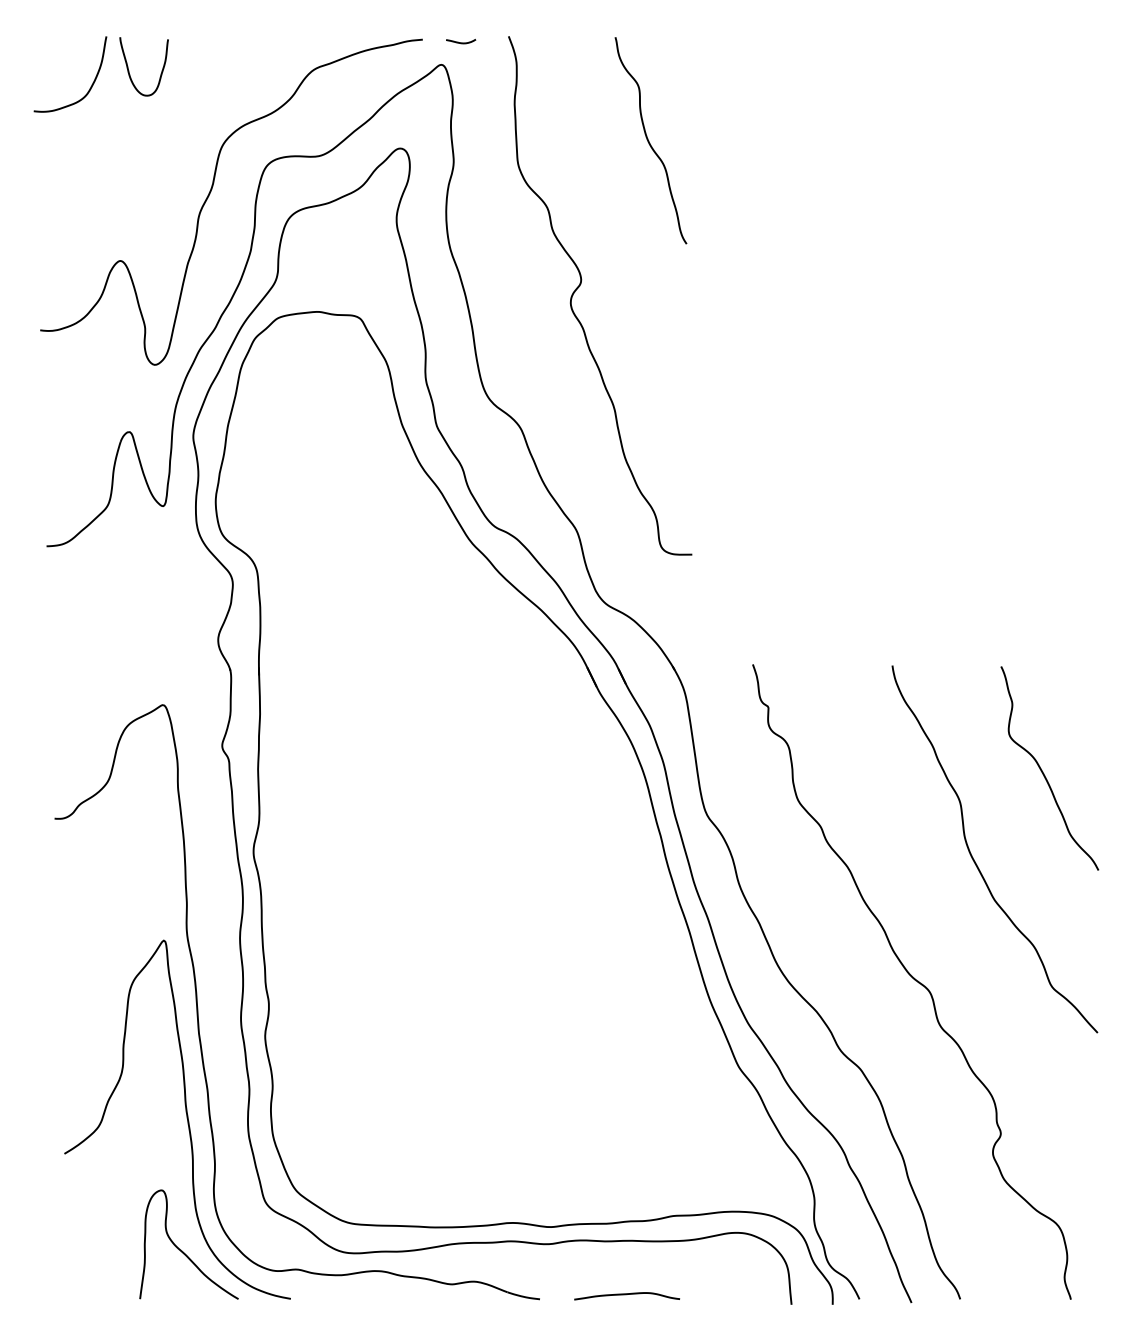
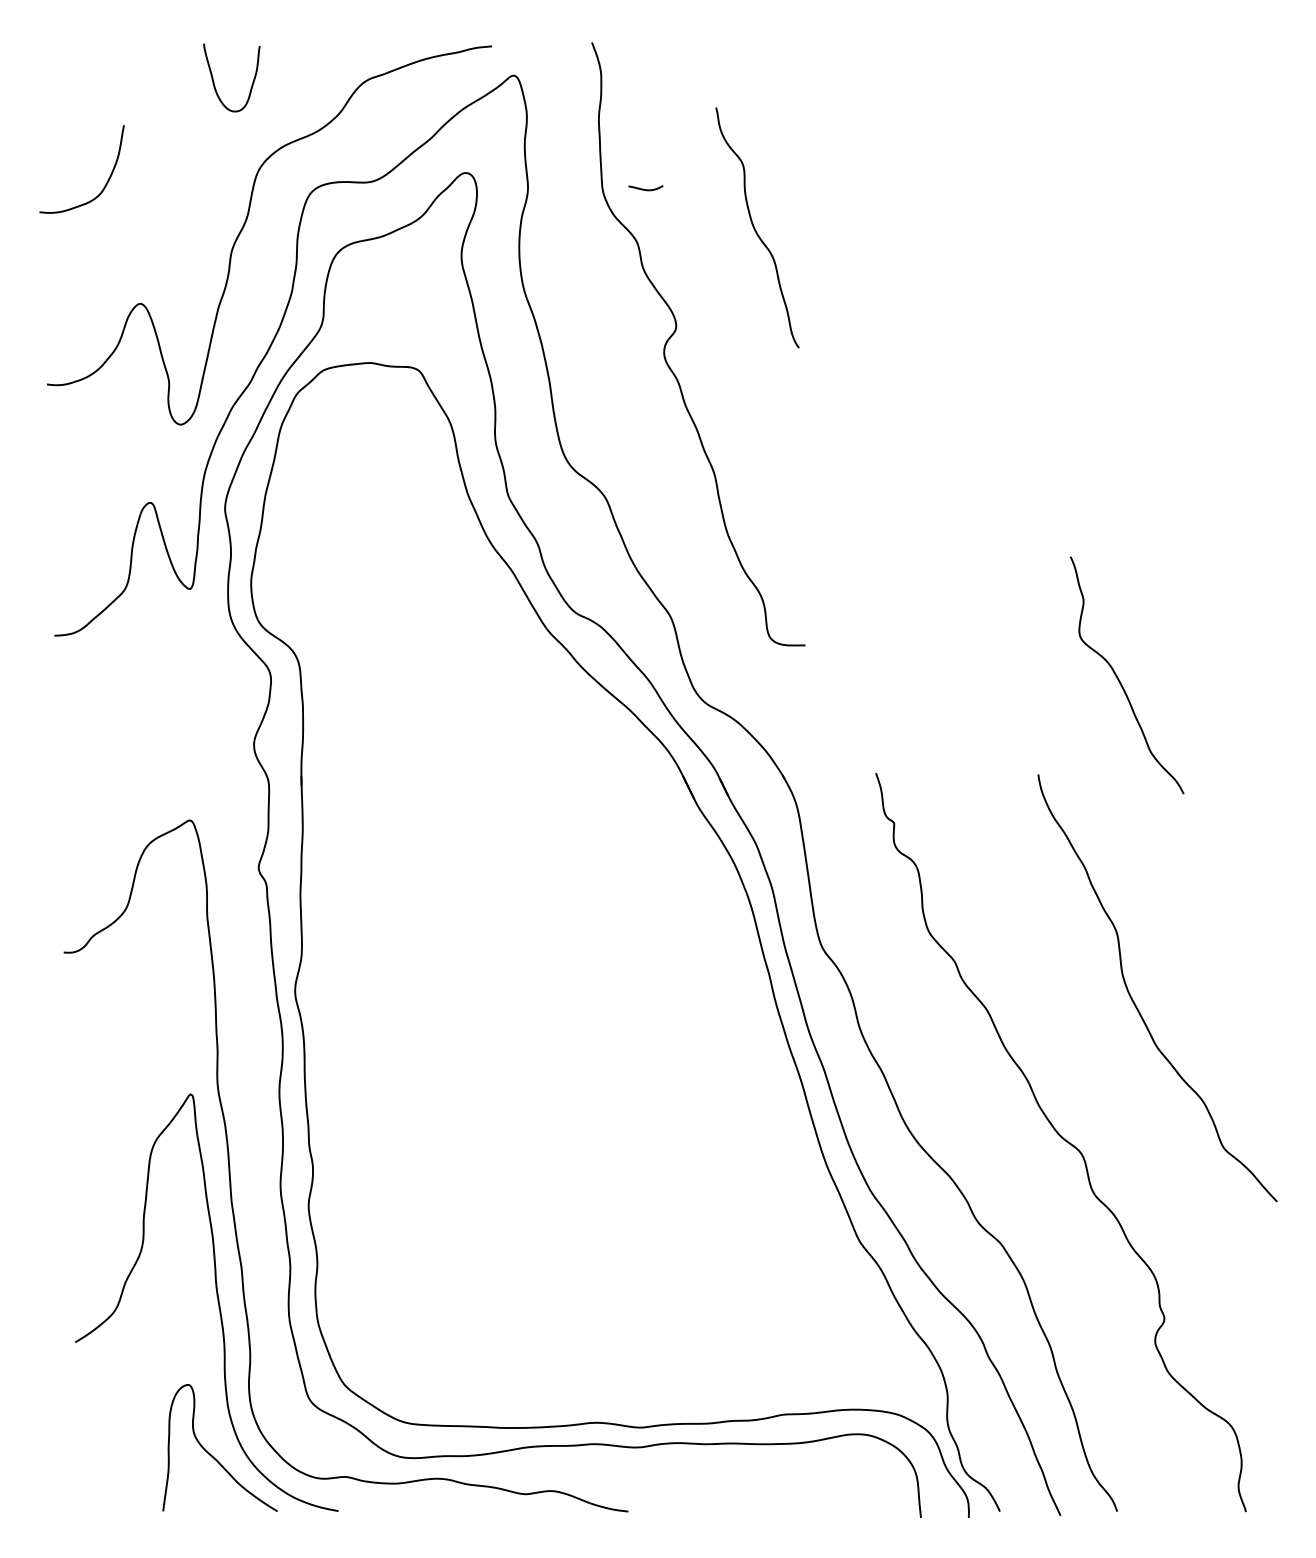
curve: (461, 42) -> (646, 189), moved
curve: (129, 70) -> (214, 82), moved
curve: (91, 84) -> (106, 181), moved
curve: (649, 141) -> (755, 228), moved
curve: (1043, 771) -> (1119, 678), moved
curve: (626, 1295) -> (728, 1507), removed

